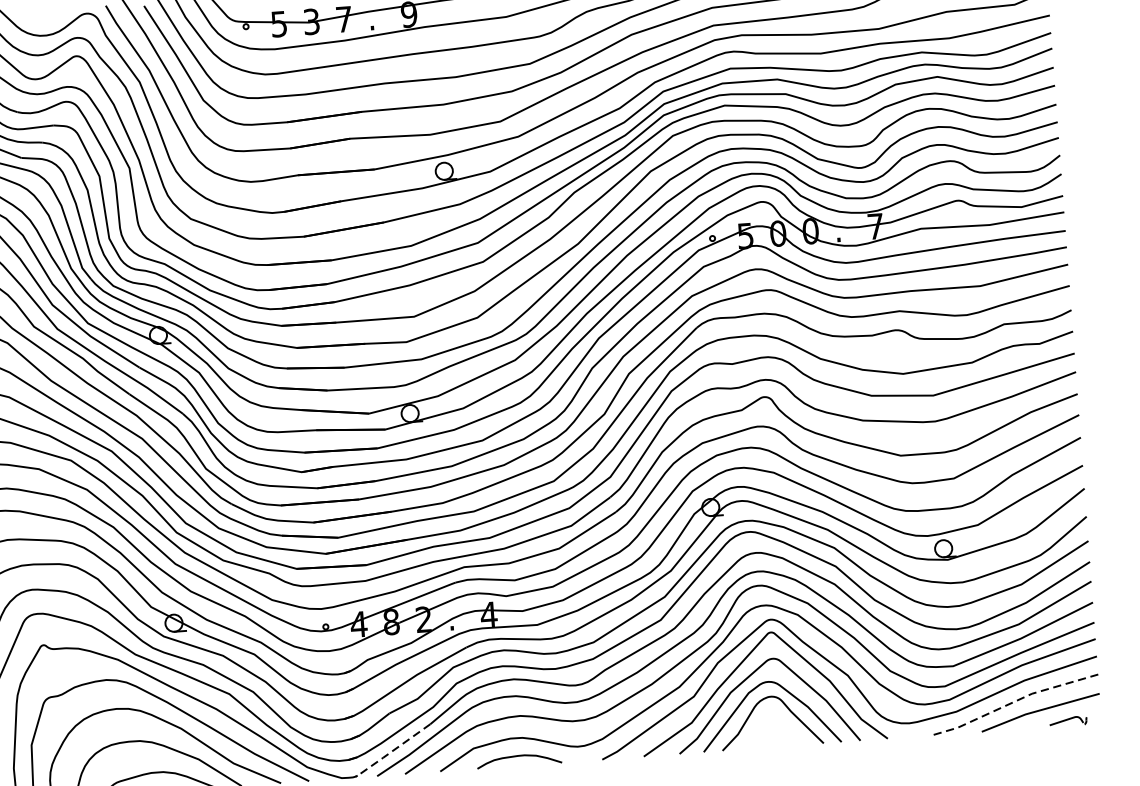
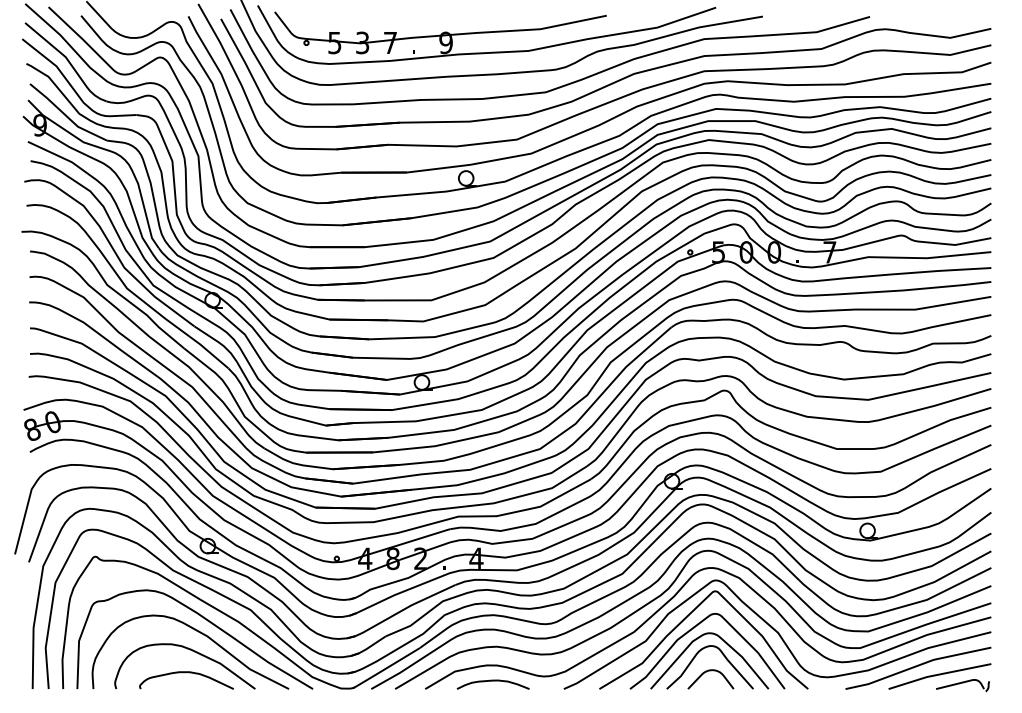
line: (1012, 703) -> (916, 666), dashed -> solid
part: (1067, 721) -> (962, 685), size x1.67
curve: (772, 726) -> (710, 671), added
line: (392, 752) -> (385, 669), dashed -> solid

